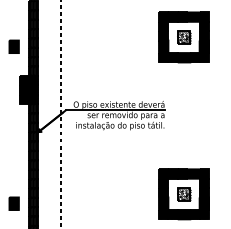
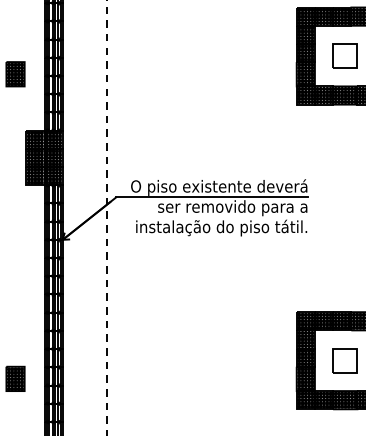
hatch: (183, 37) -> (344, 56), removed
hatch: (183, 194) -> (344, 360), removed

